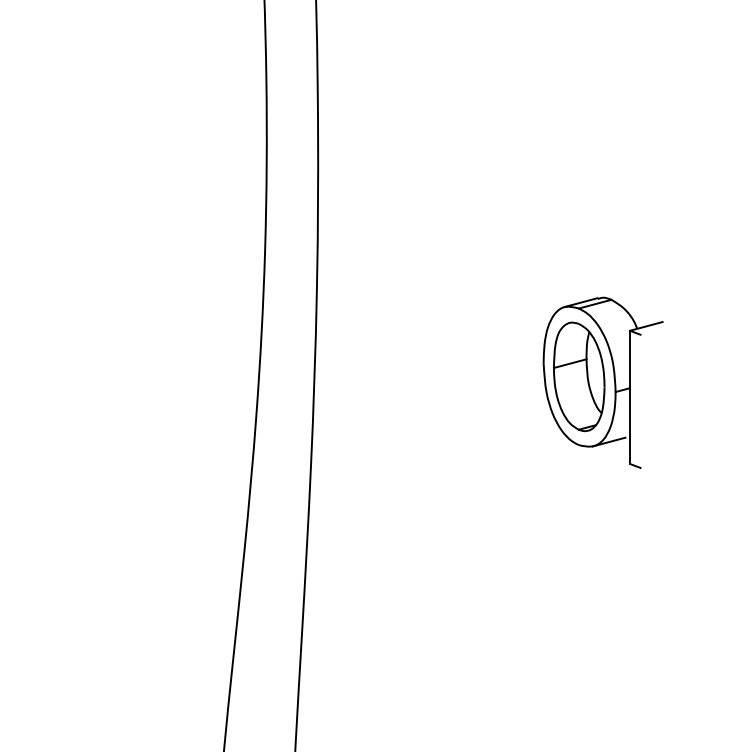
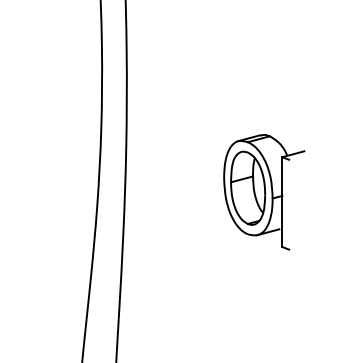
part: (601, 383) -> (263, 192), size x1.4

